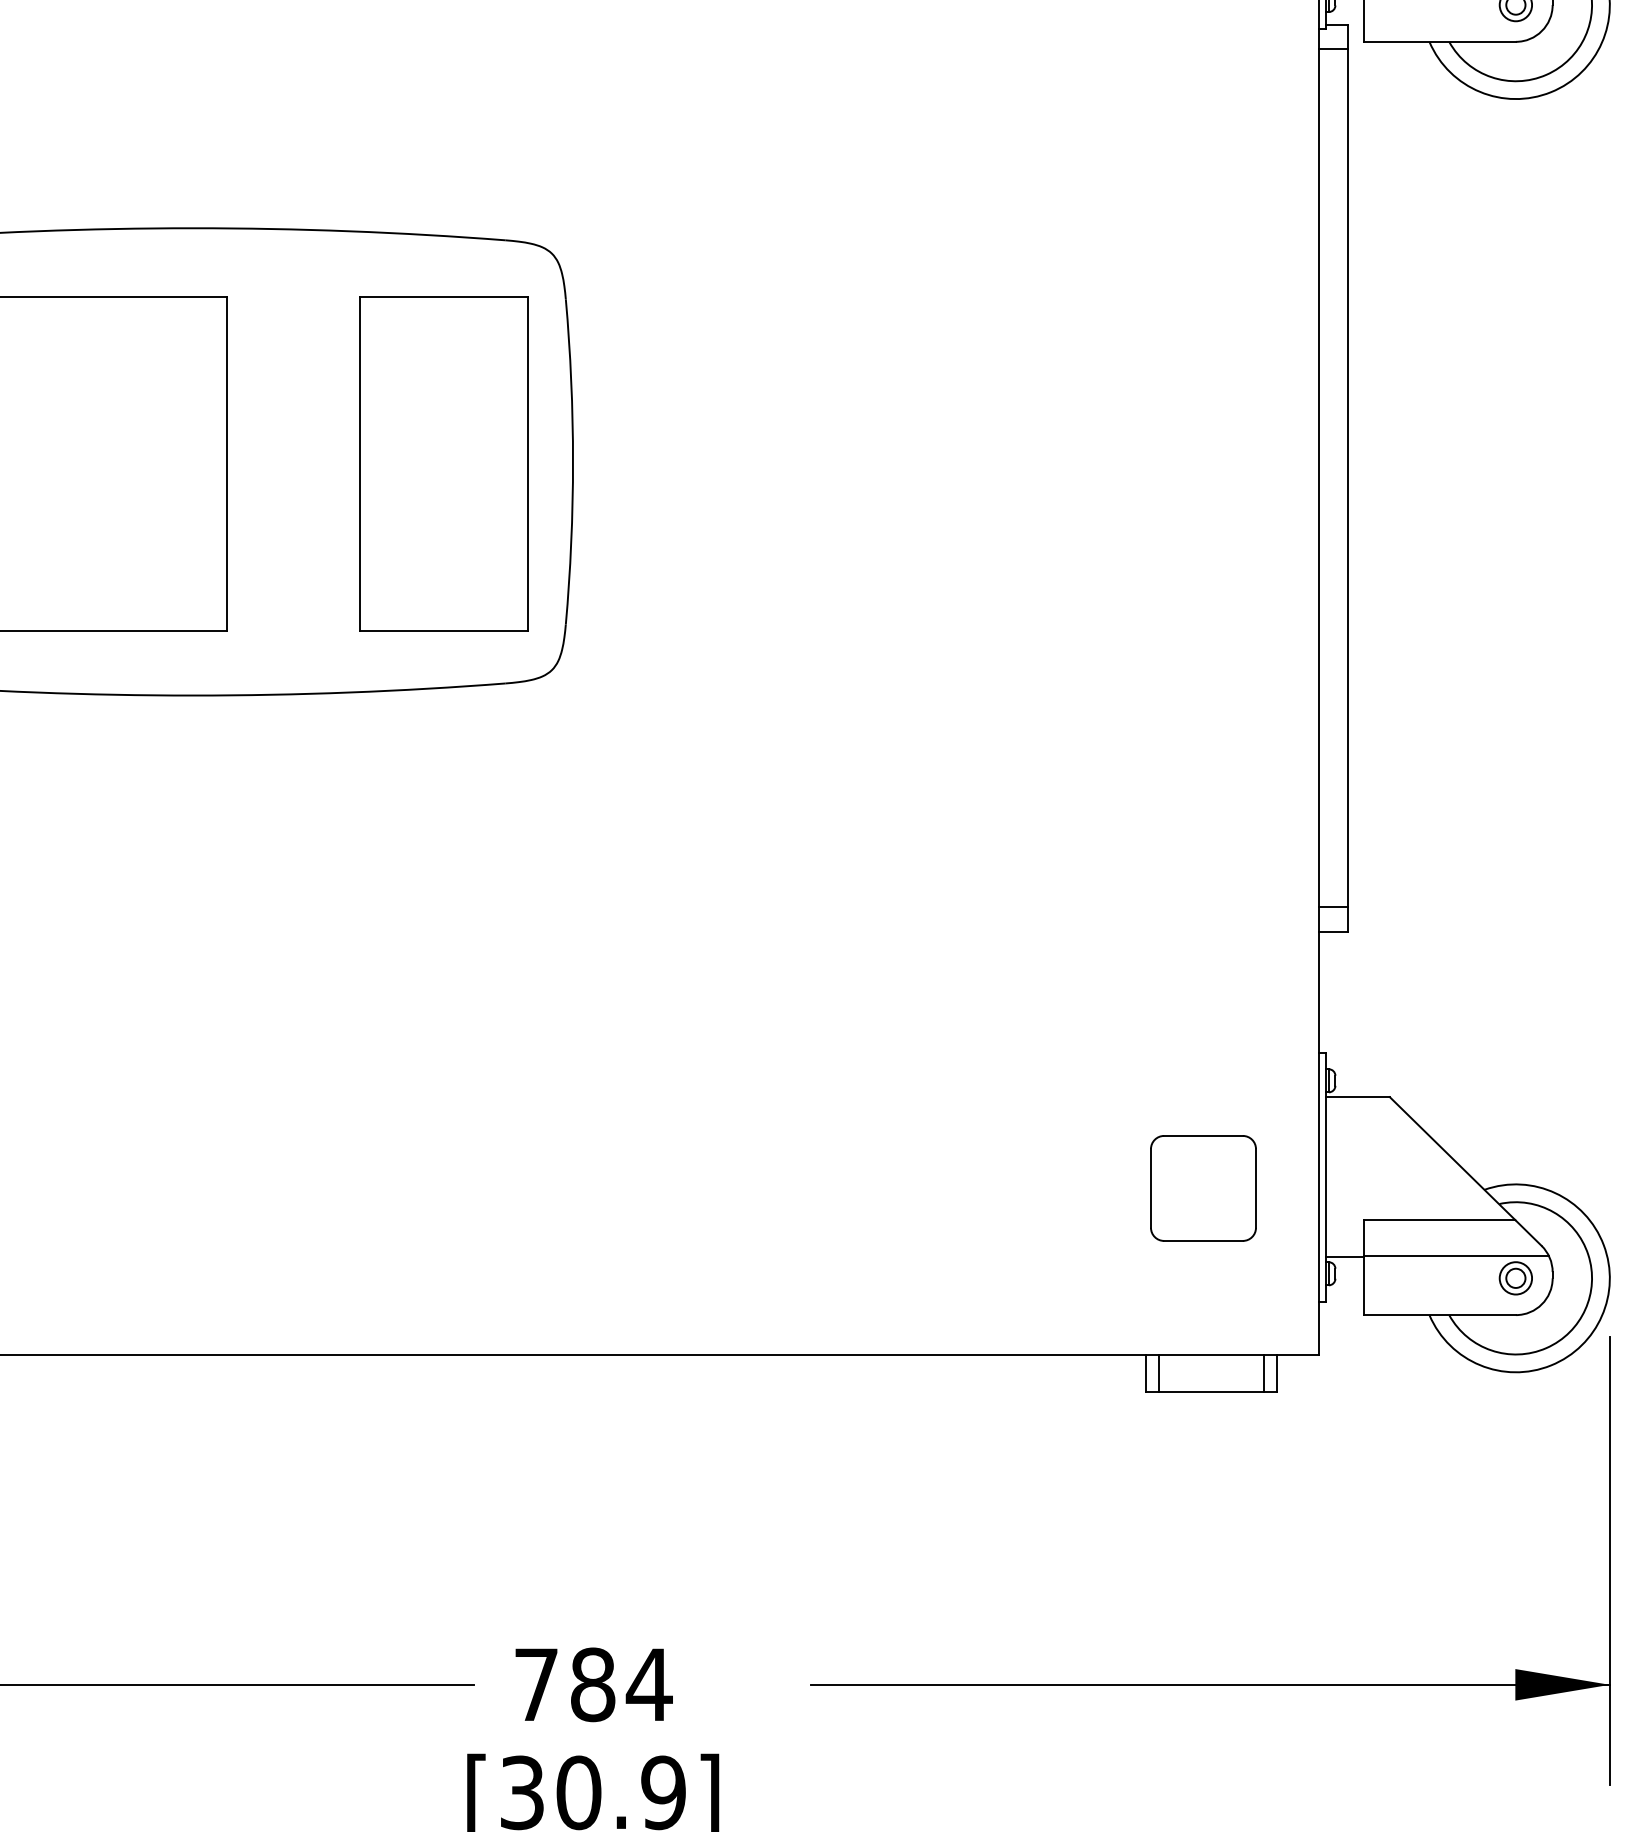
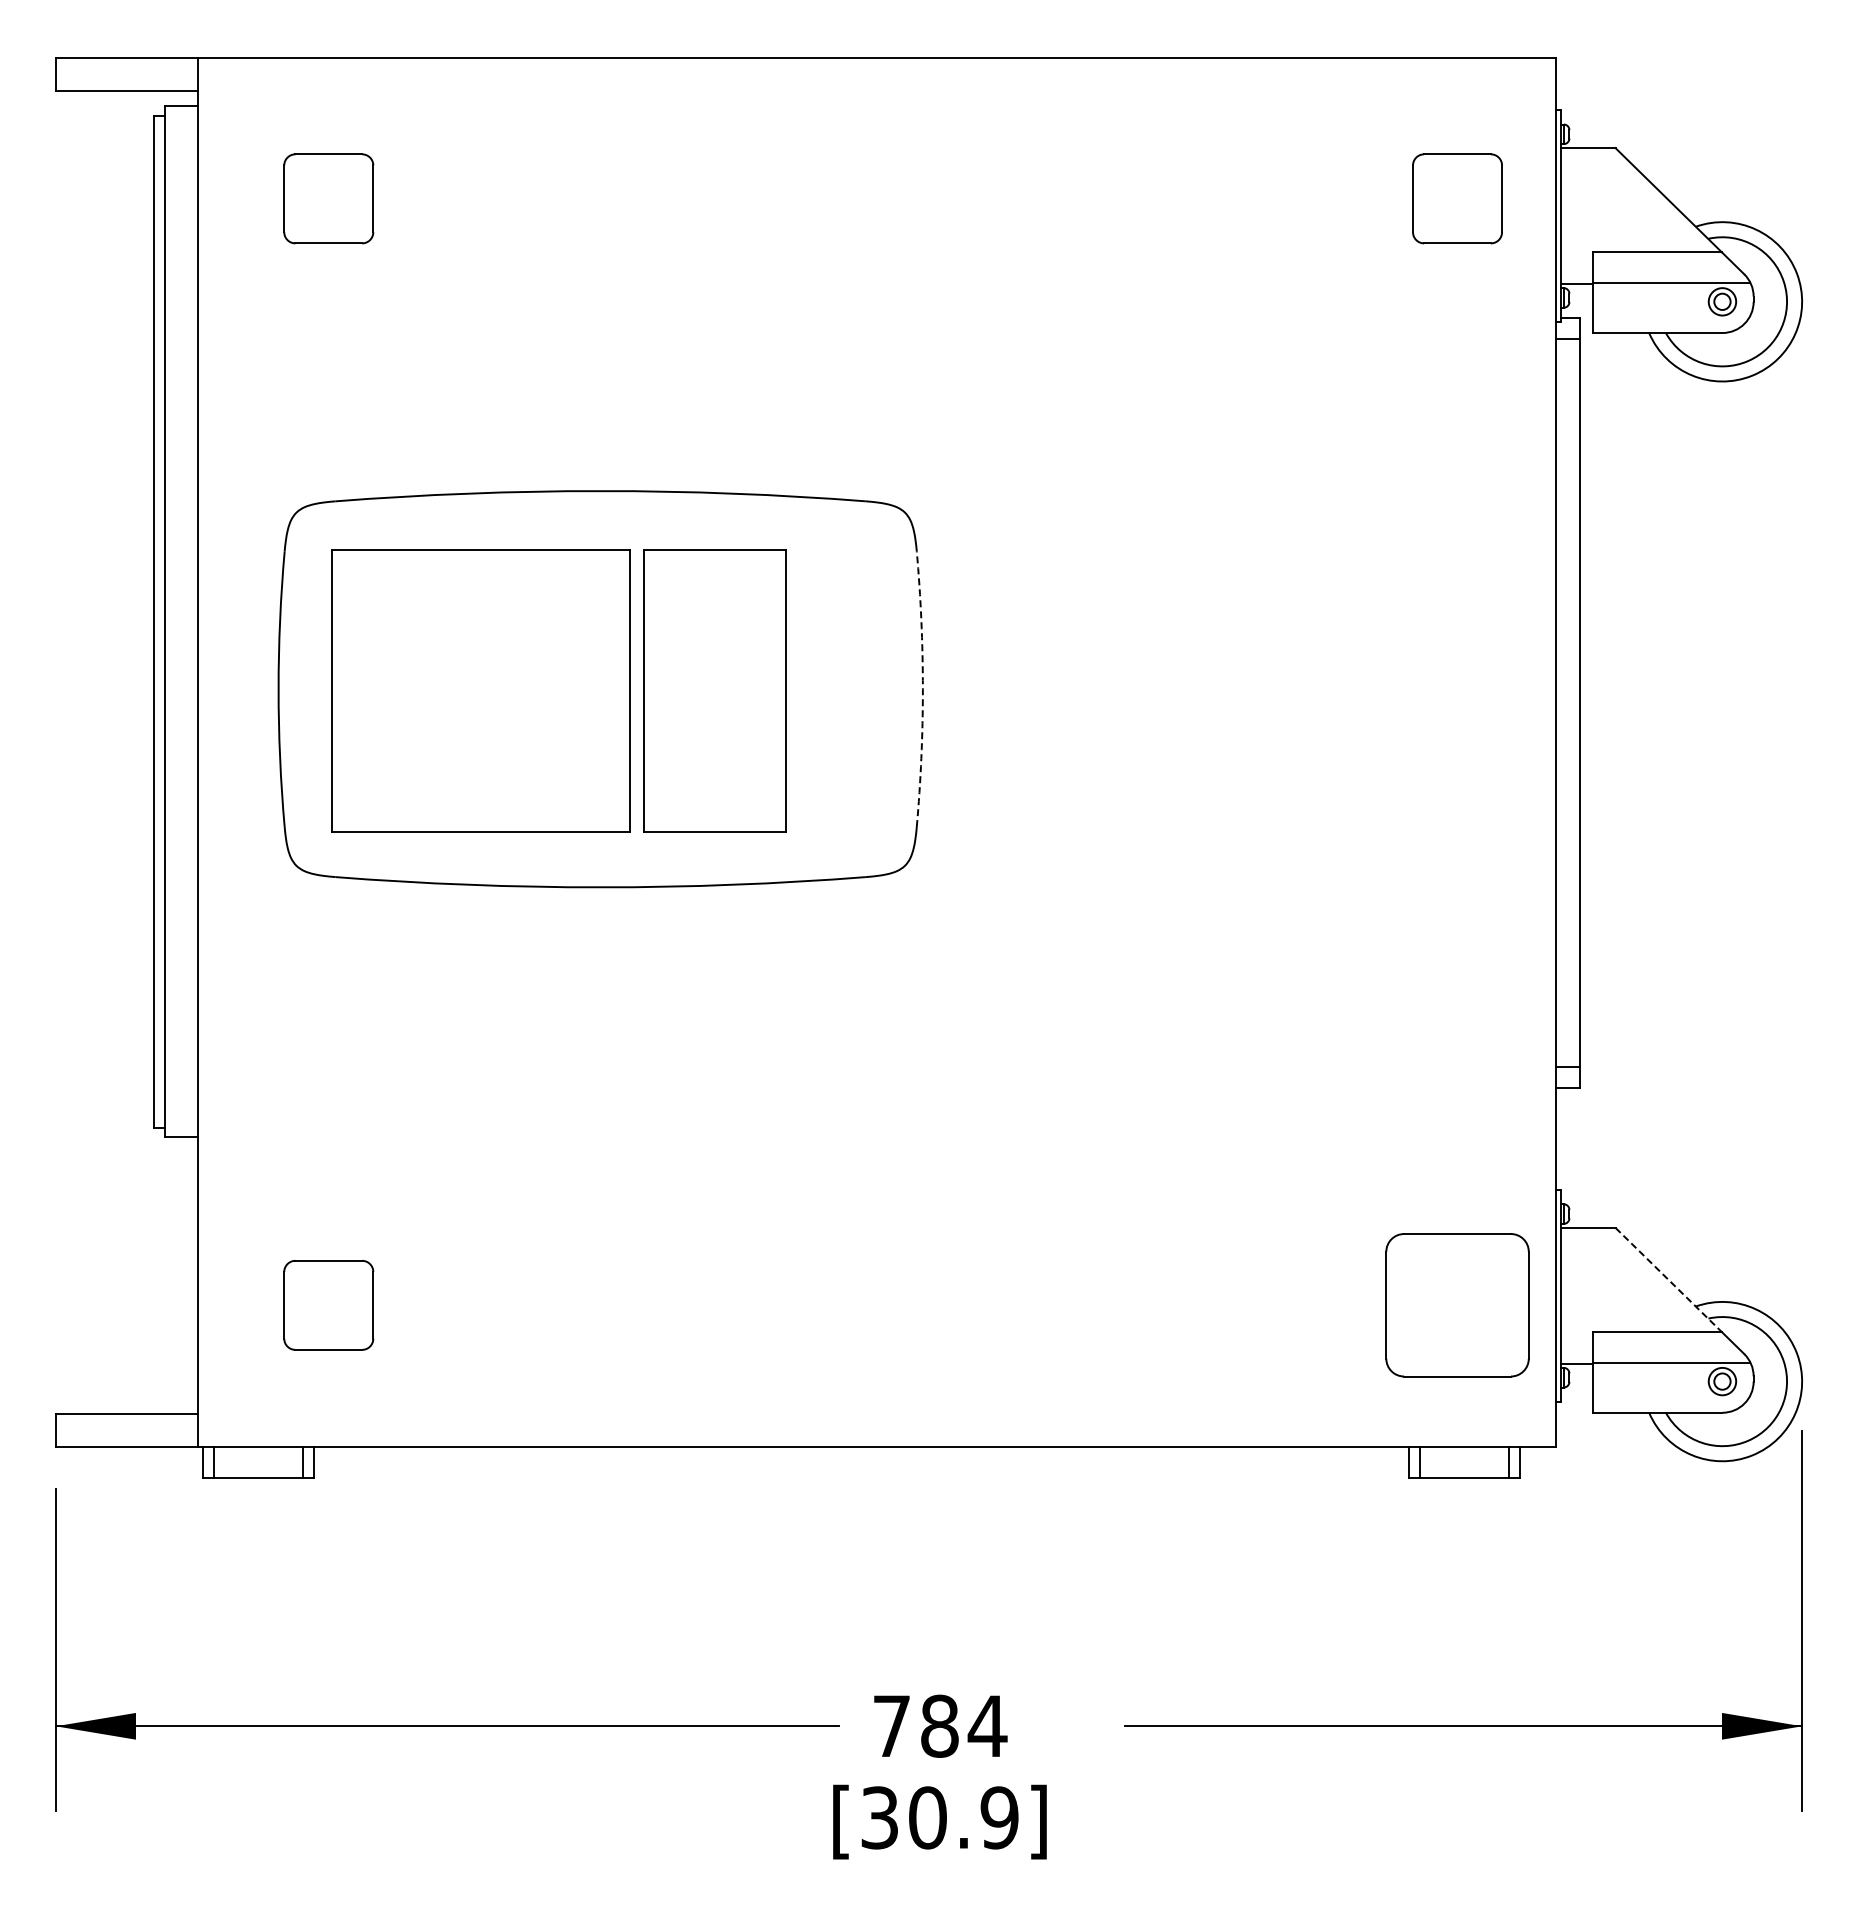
arc: (572, 462) -> (922, 689), solid -> dashed
part: (444, 463) -> (714, 690), moved
line: (1452, 1159) -> (1668, 1280), solid -> dashed
part: (1203, 1188) -> (1457, 1305), size x1.6

